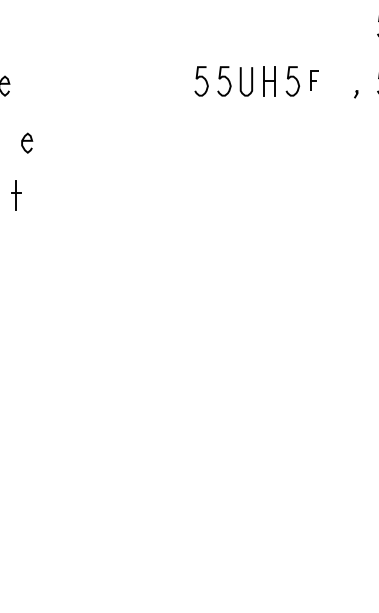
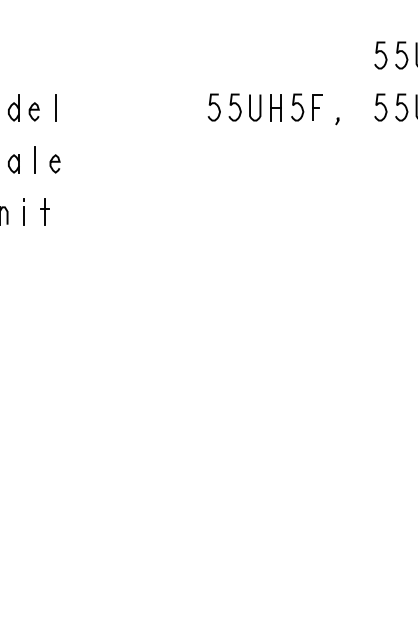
line: (27, 81) -> (55, 107), added
part: (314, 81) -> (317, 107), size x1.43
line: (356, 94) -> (337, 121), moved
line: (4, 138) -> (34, 159), added

